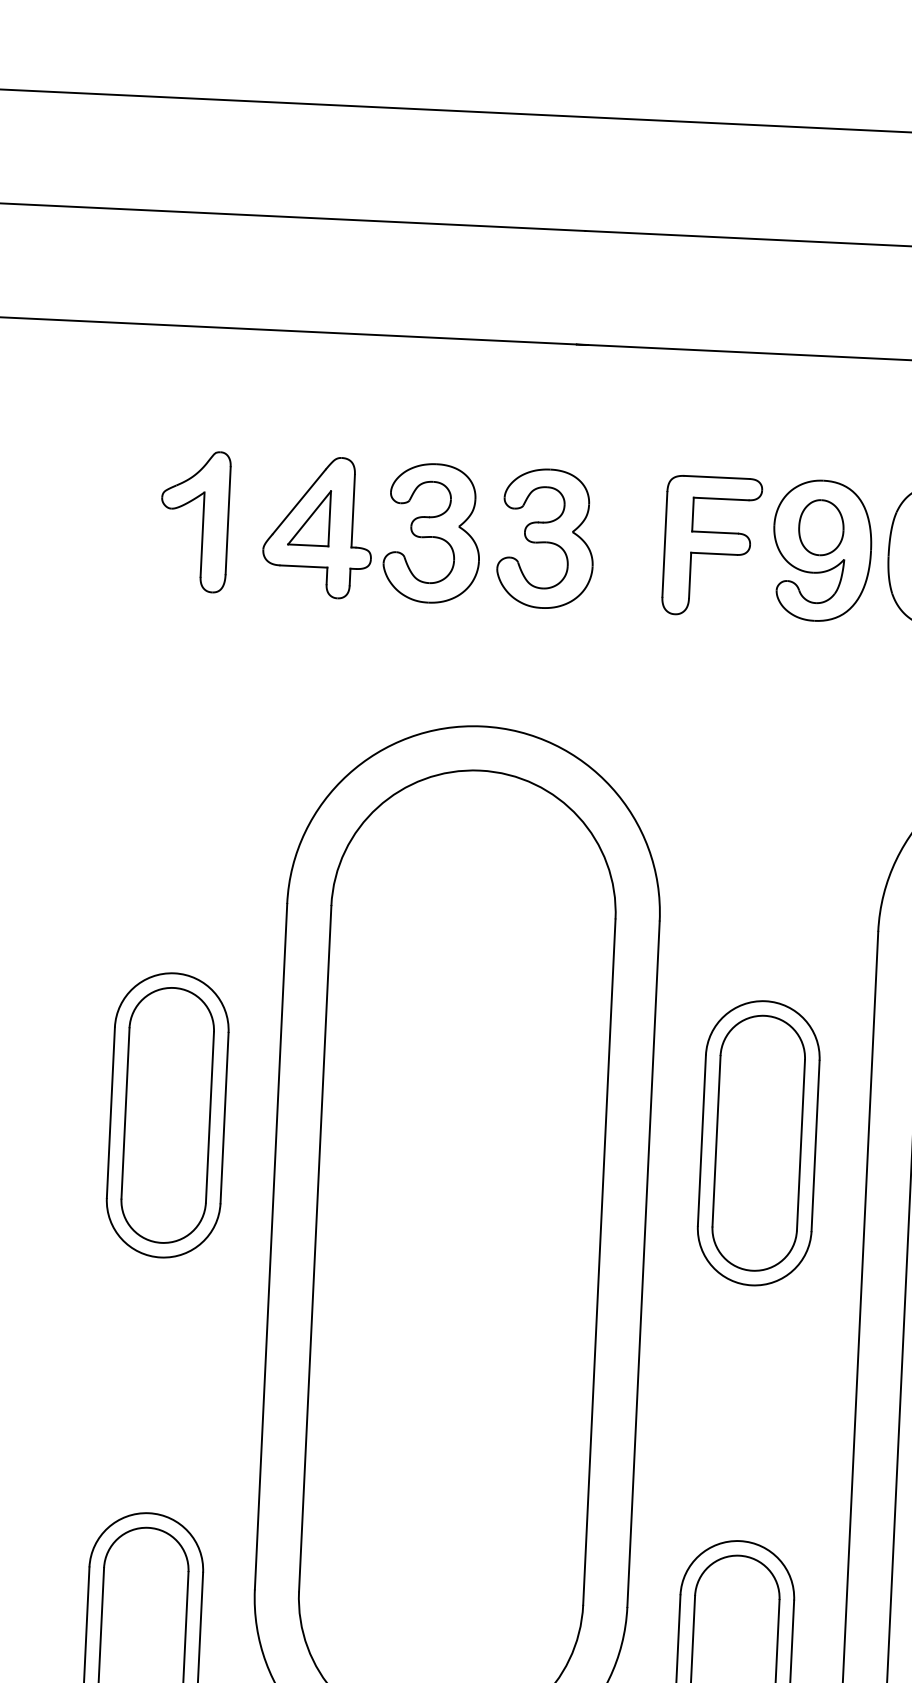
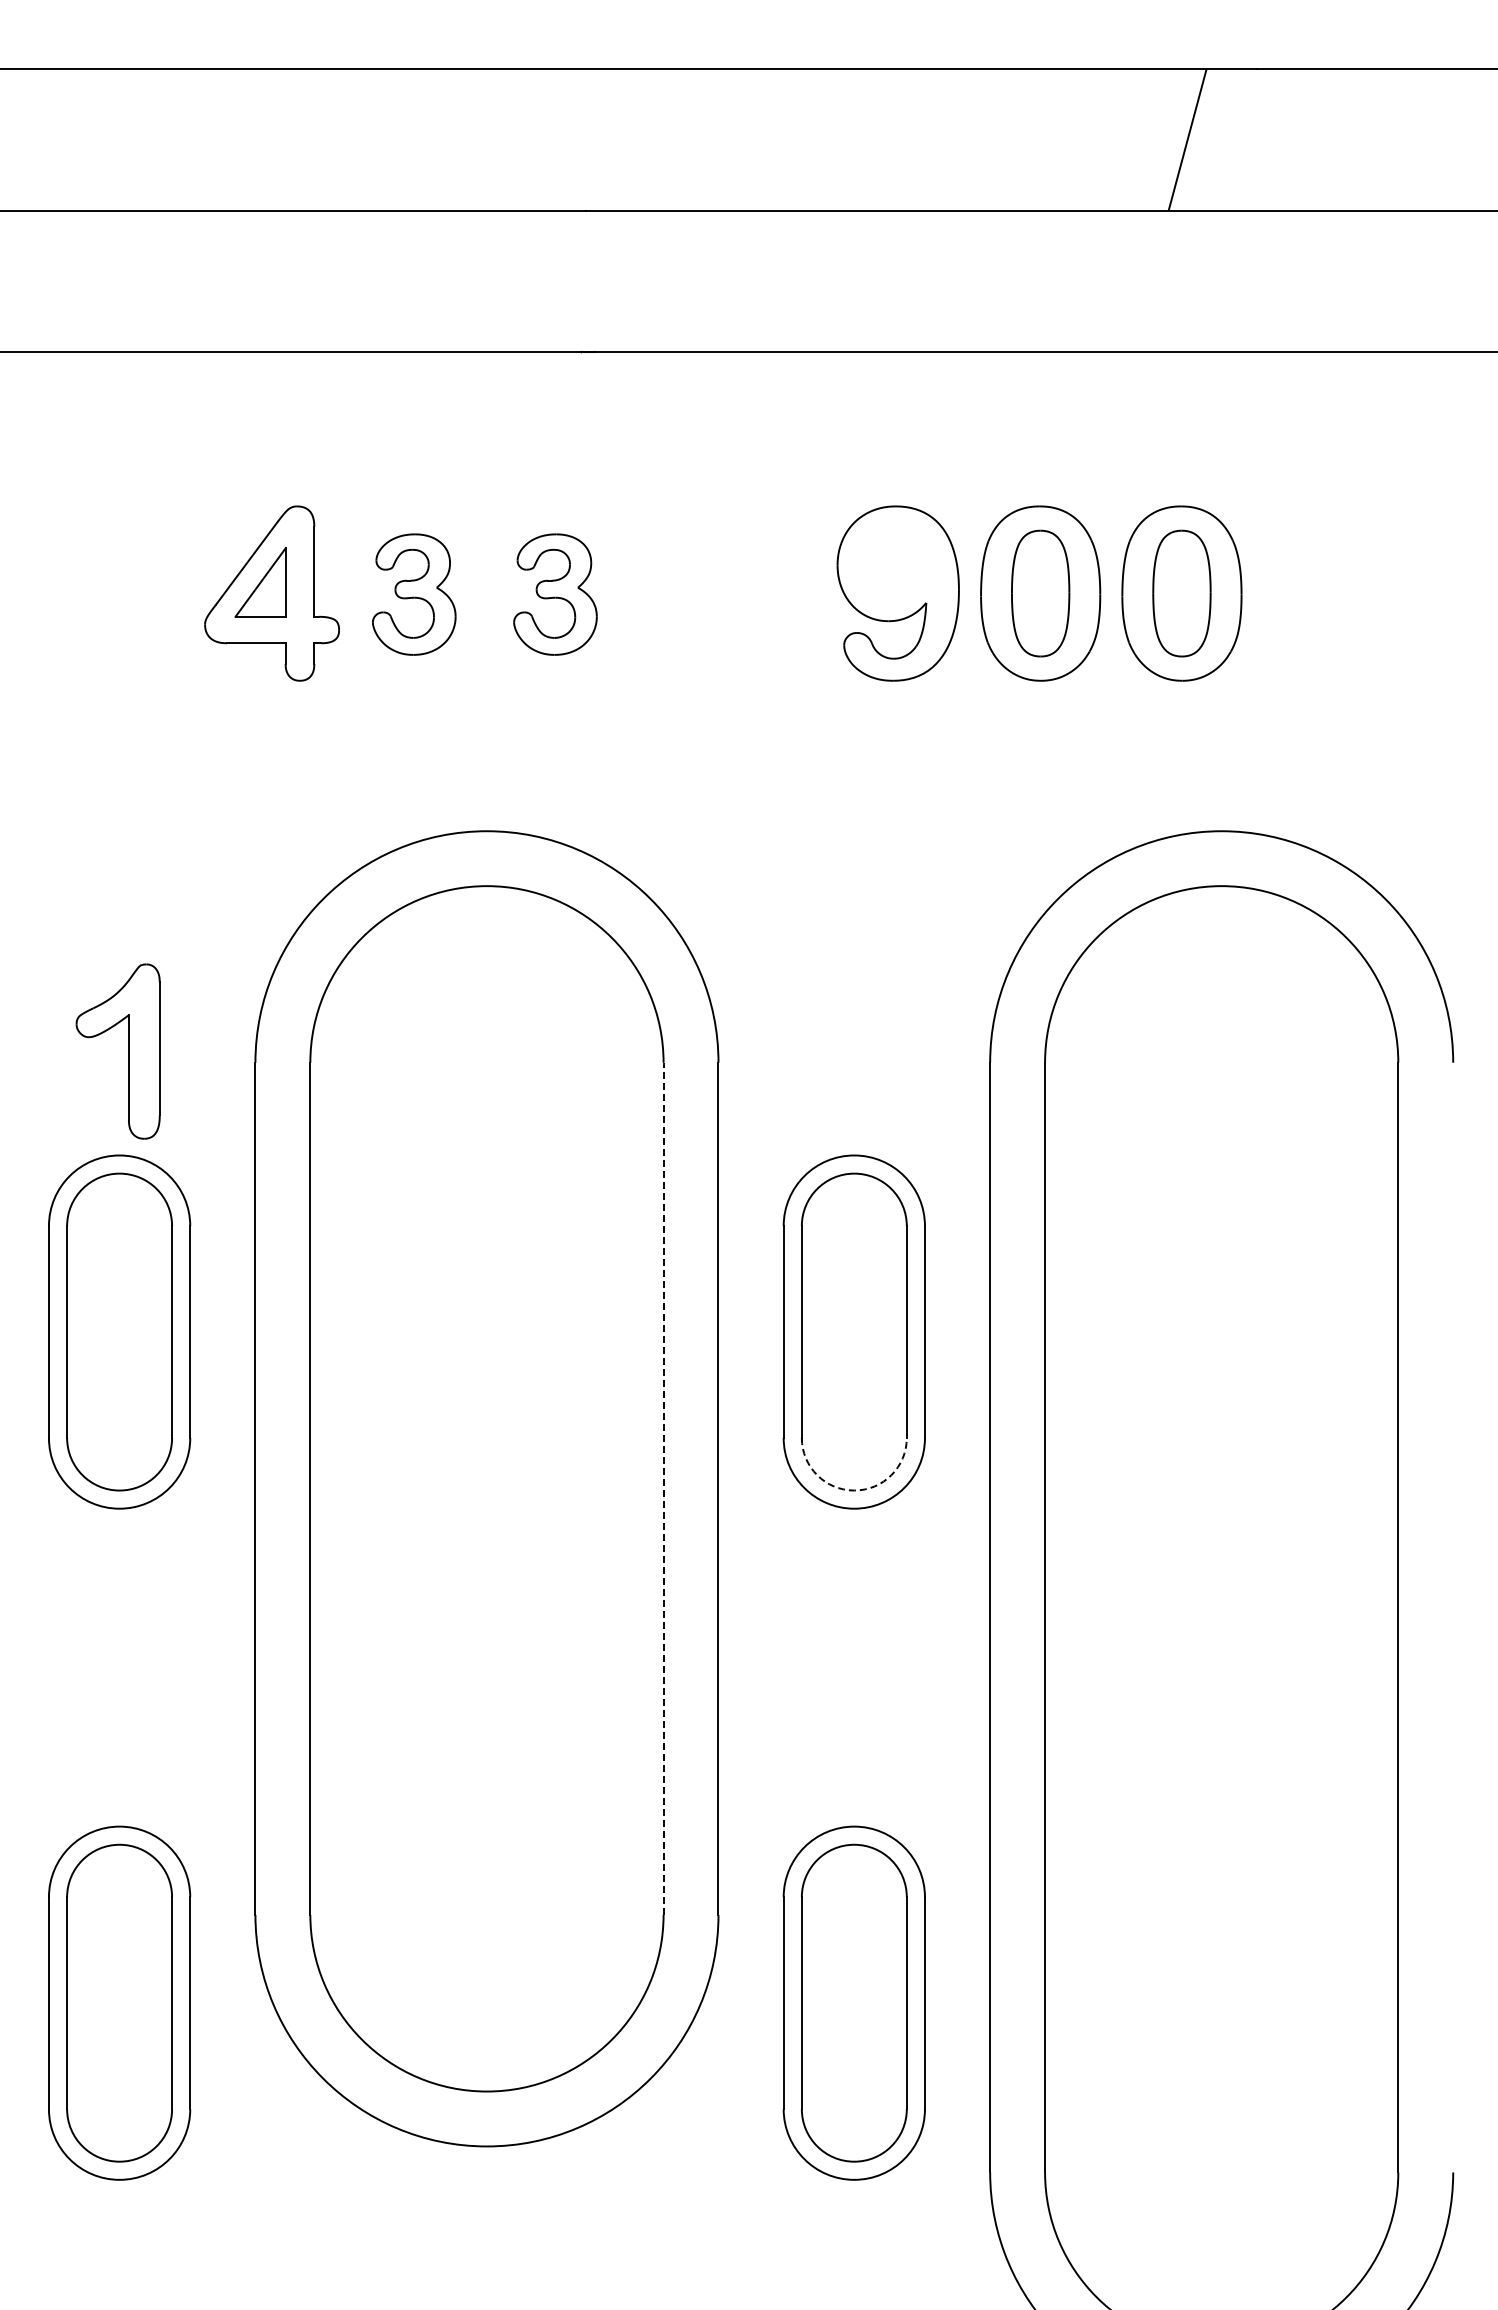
part: (202, 521) -> (128, 1051), moved
part: (820, 527) -> (895, 564), removed
part: (432, 533) -> (414, 594), size x0.7
part: (546, 538) -> (555, 594), size x0.7
part: (712, 546) -> (761, 594), removed
line: (599, 1261) -> (663, 1488), solid -> dashed
arc: (752, 1270) -> (854, 1490), solid -> dashed

